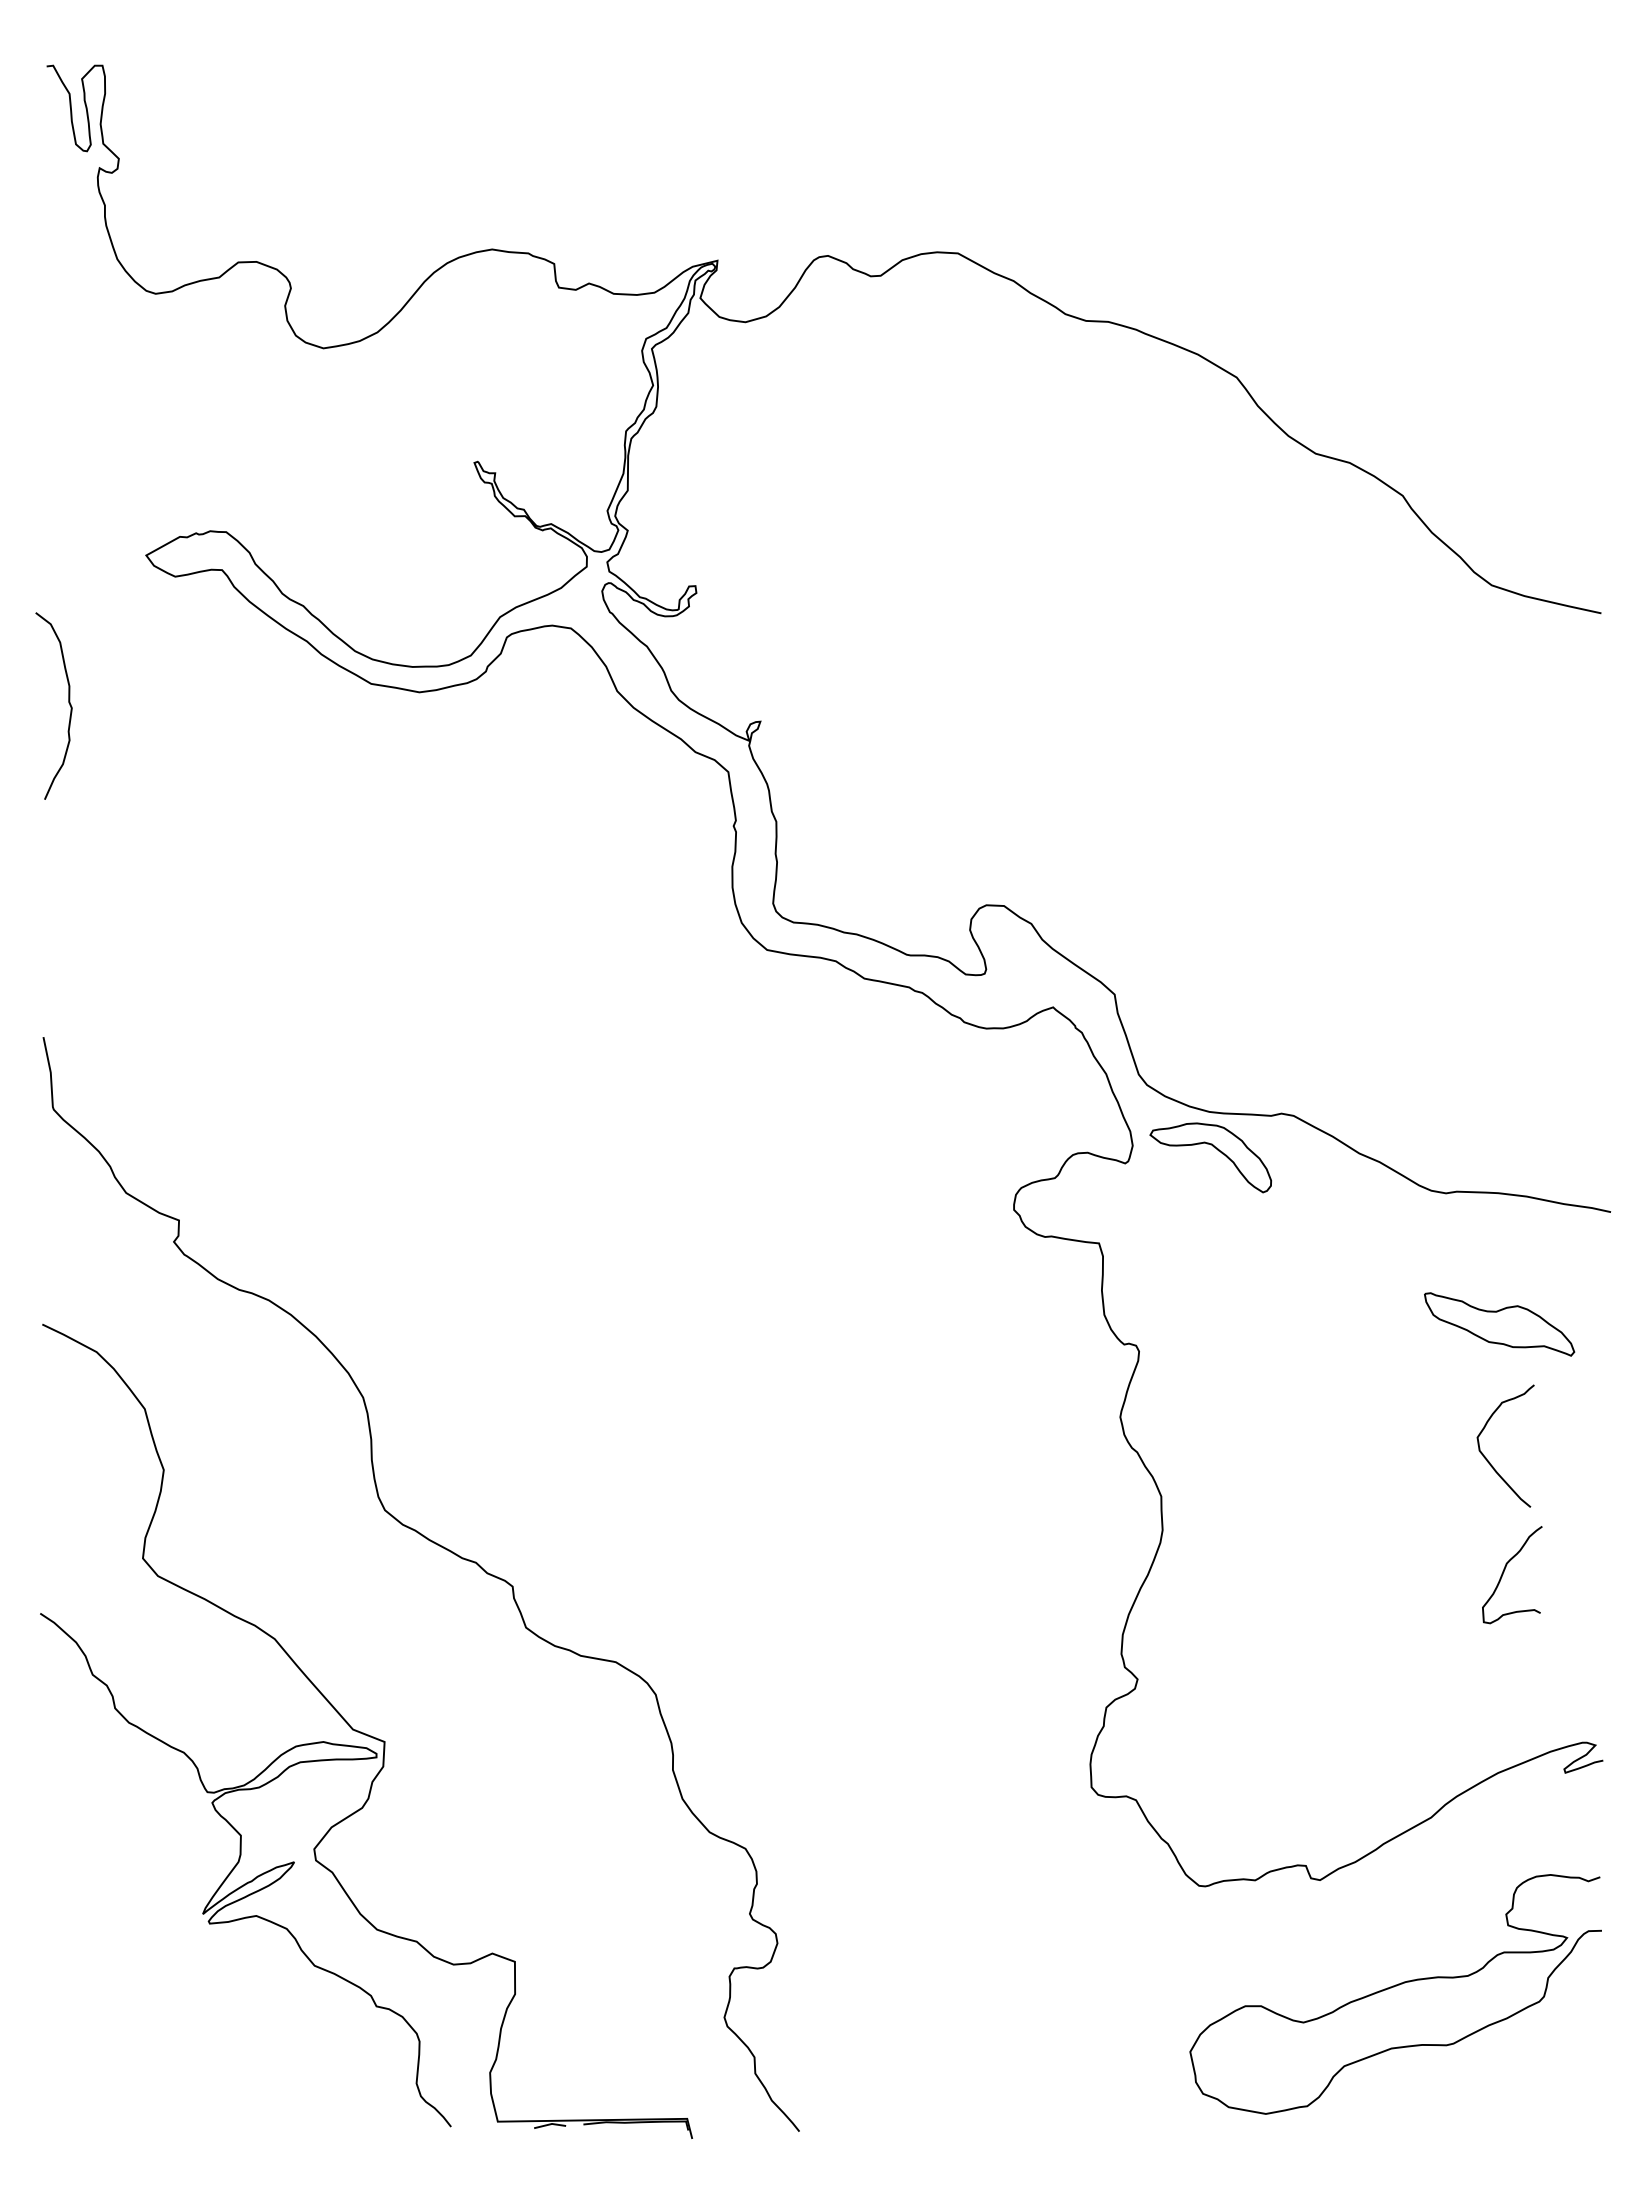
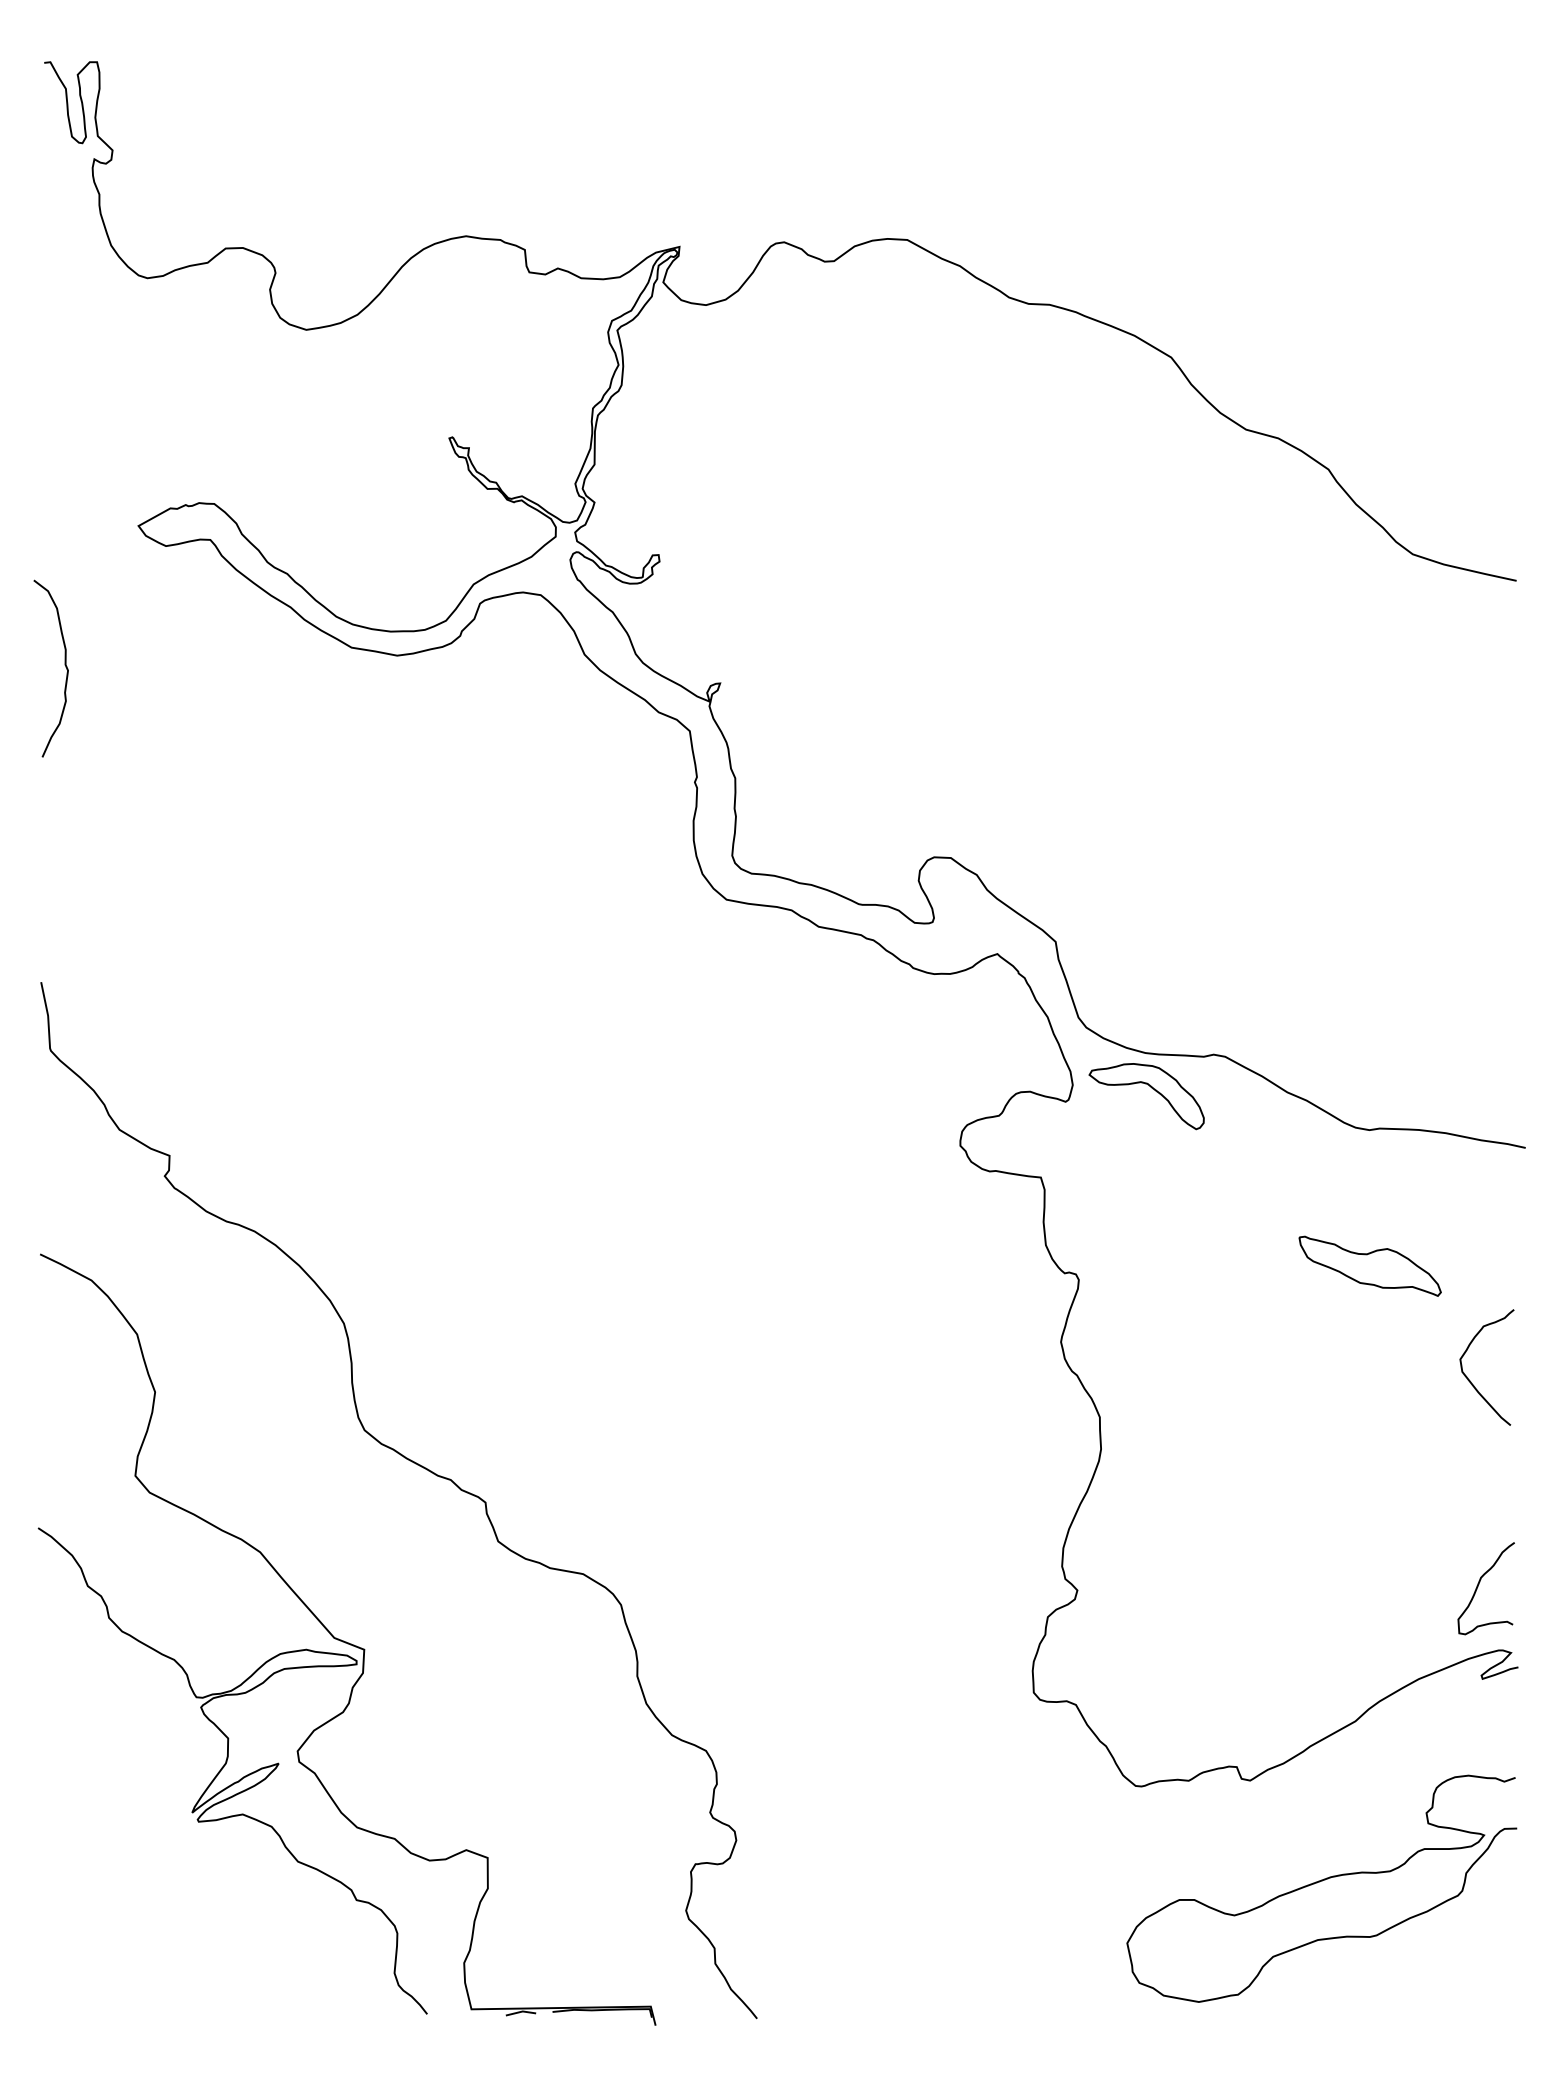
part: (1498, 1323) -> (1369, 1265), moved
curve: (1489, 1460) -> (1471, 1381), moved
curve: (1504, 1573) -> (1478, 1587), moved

